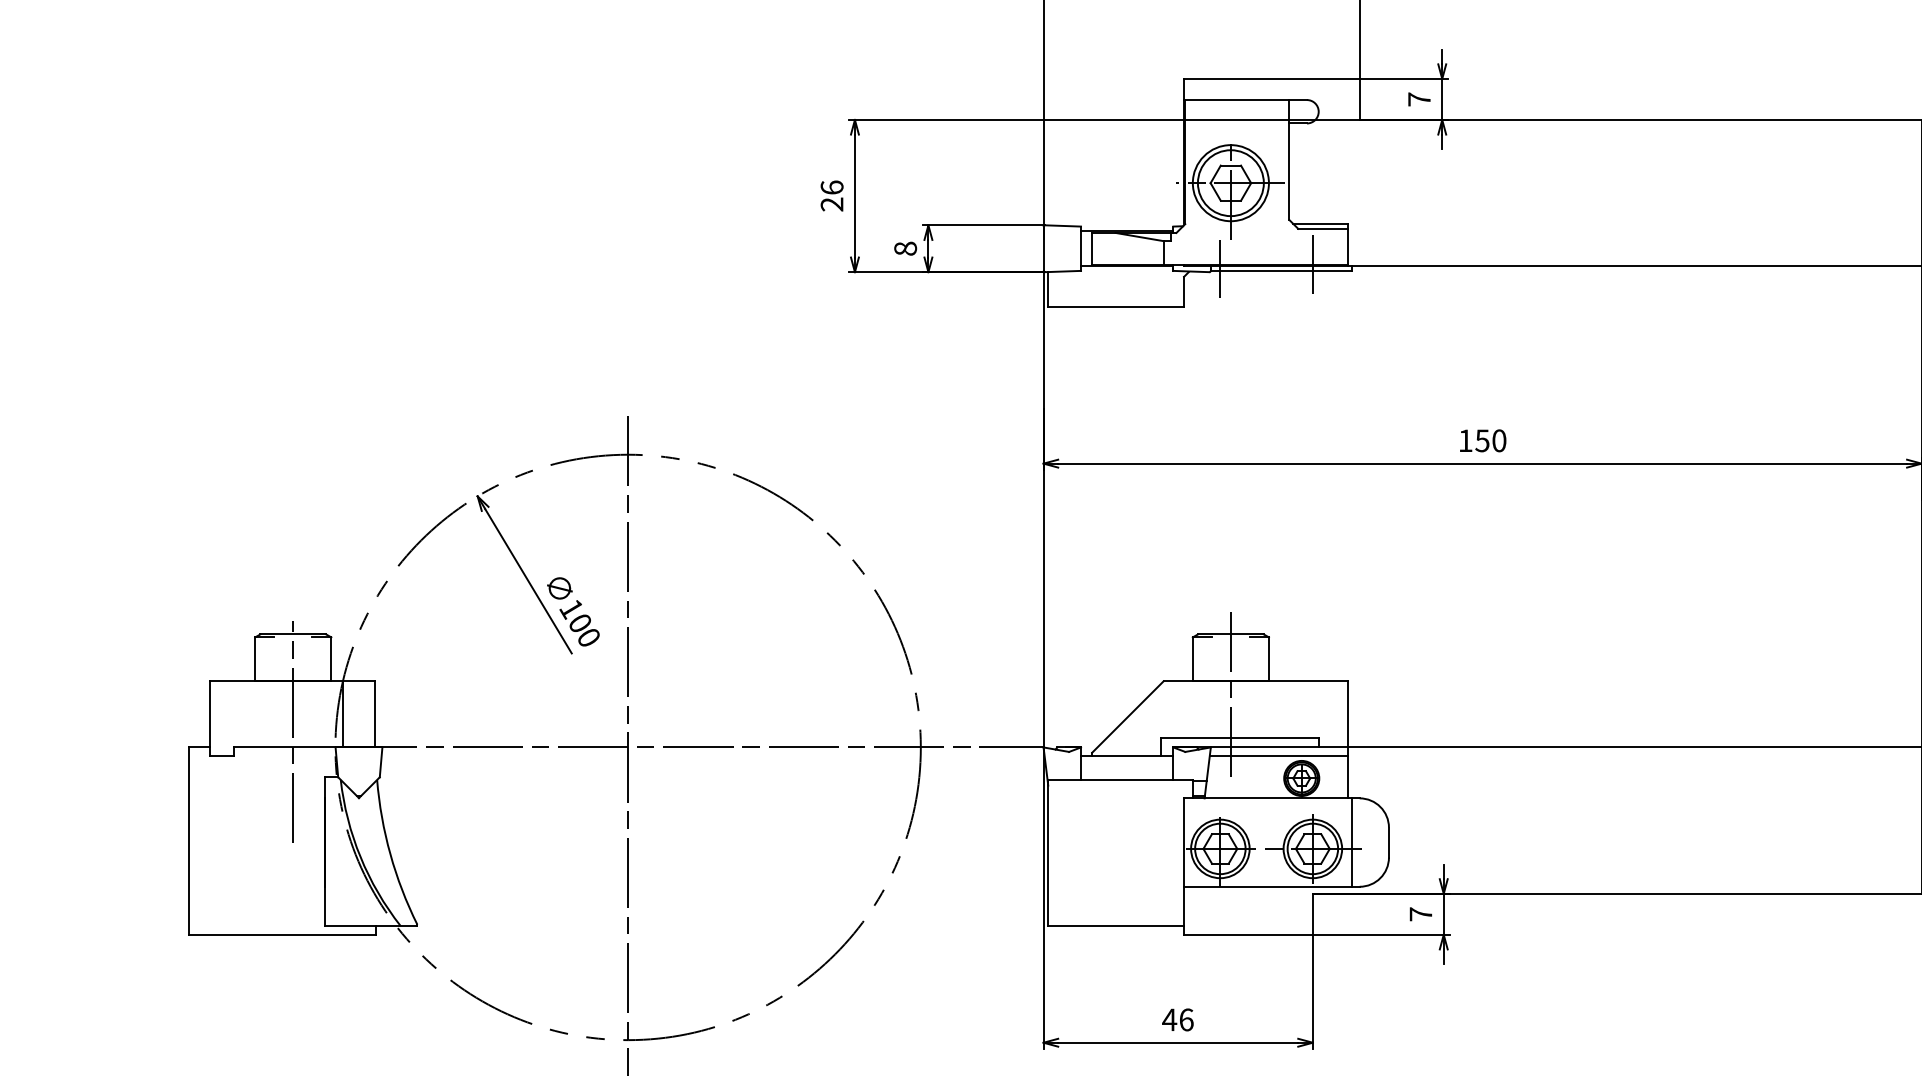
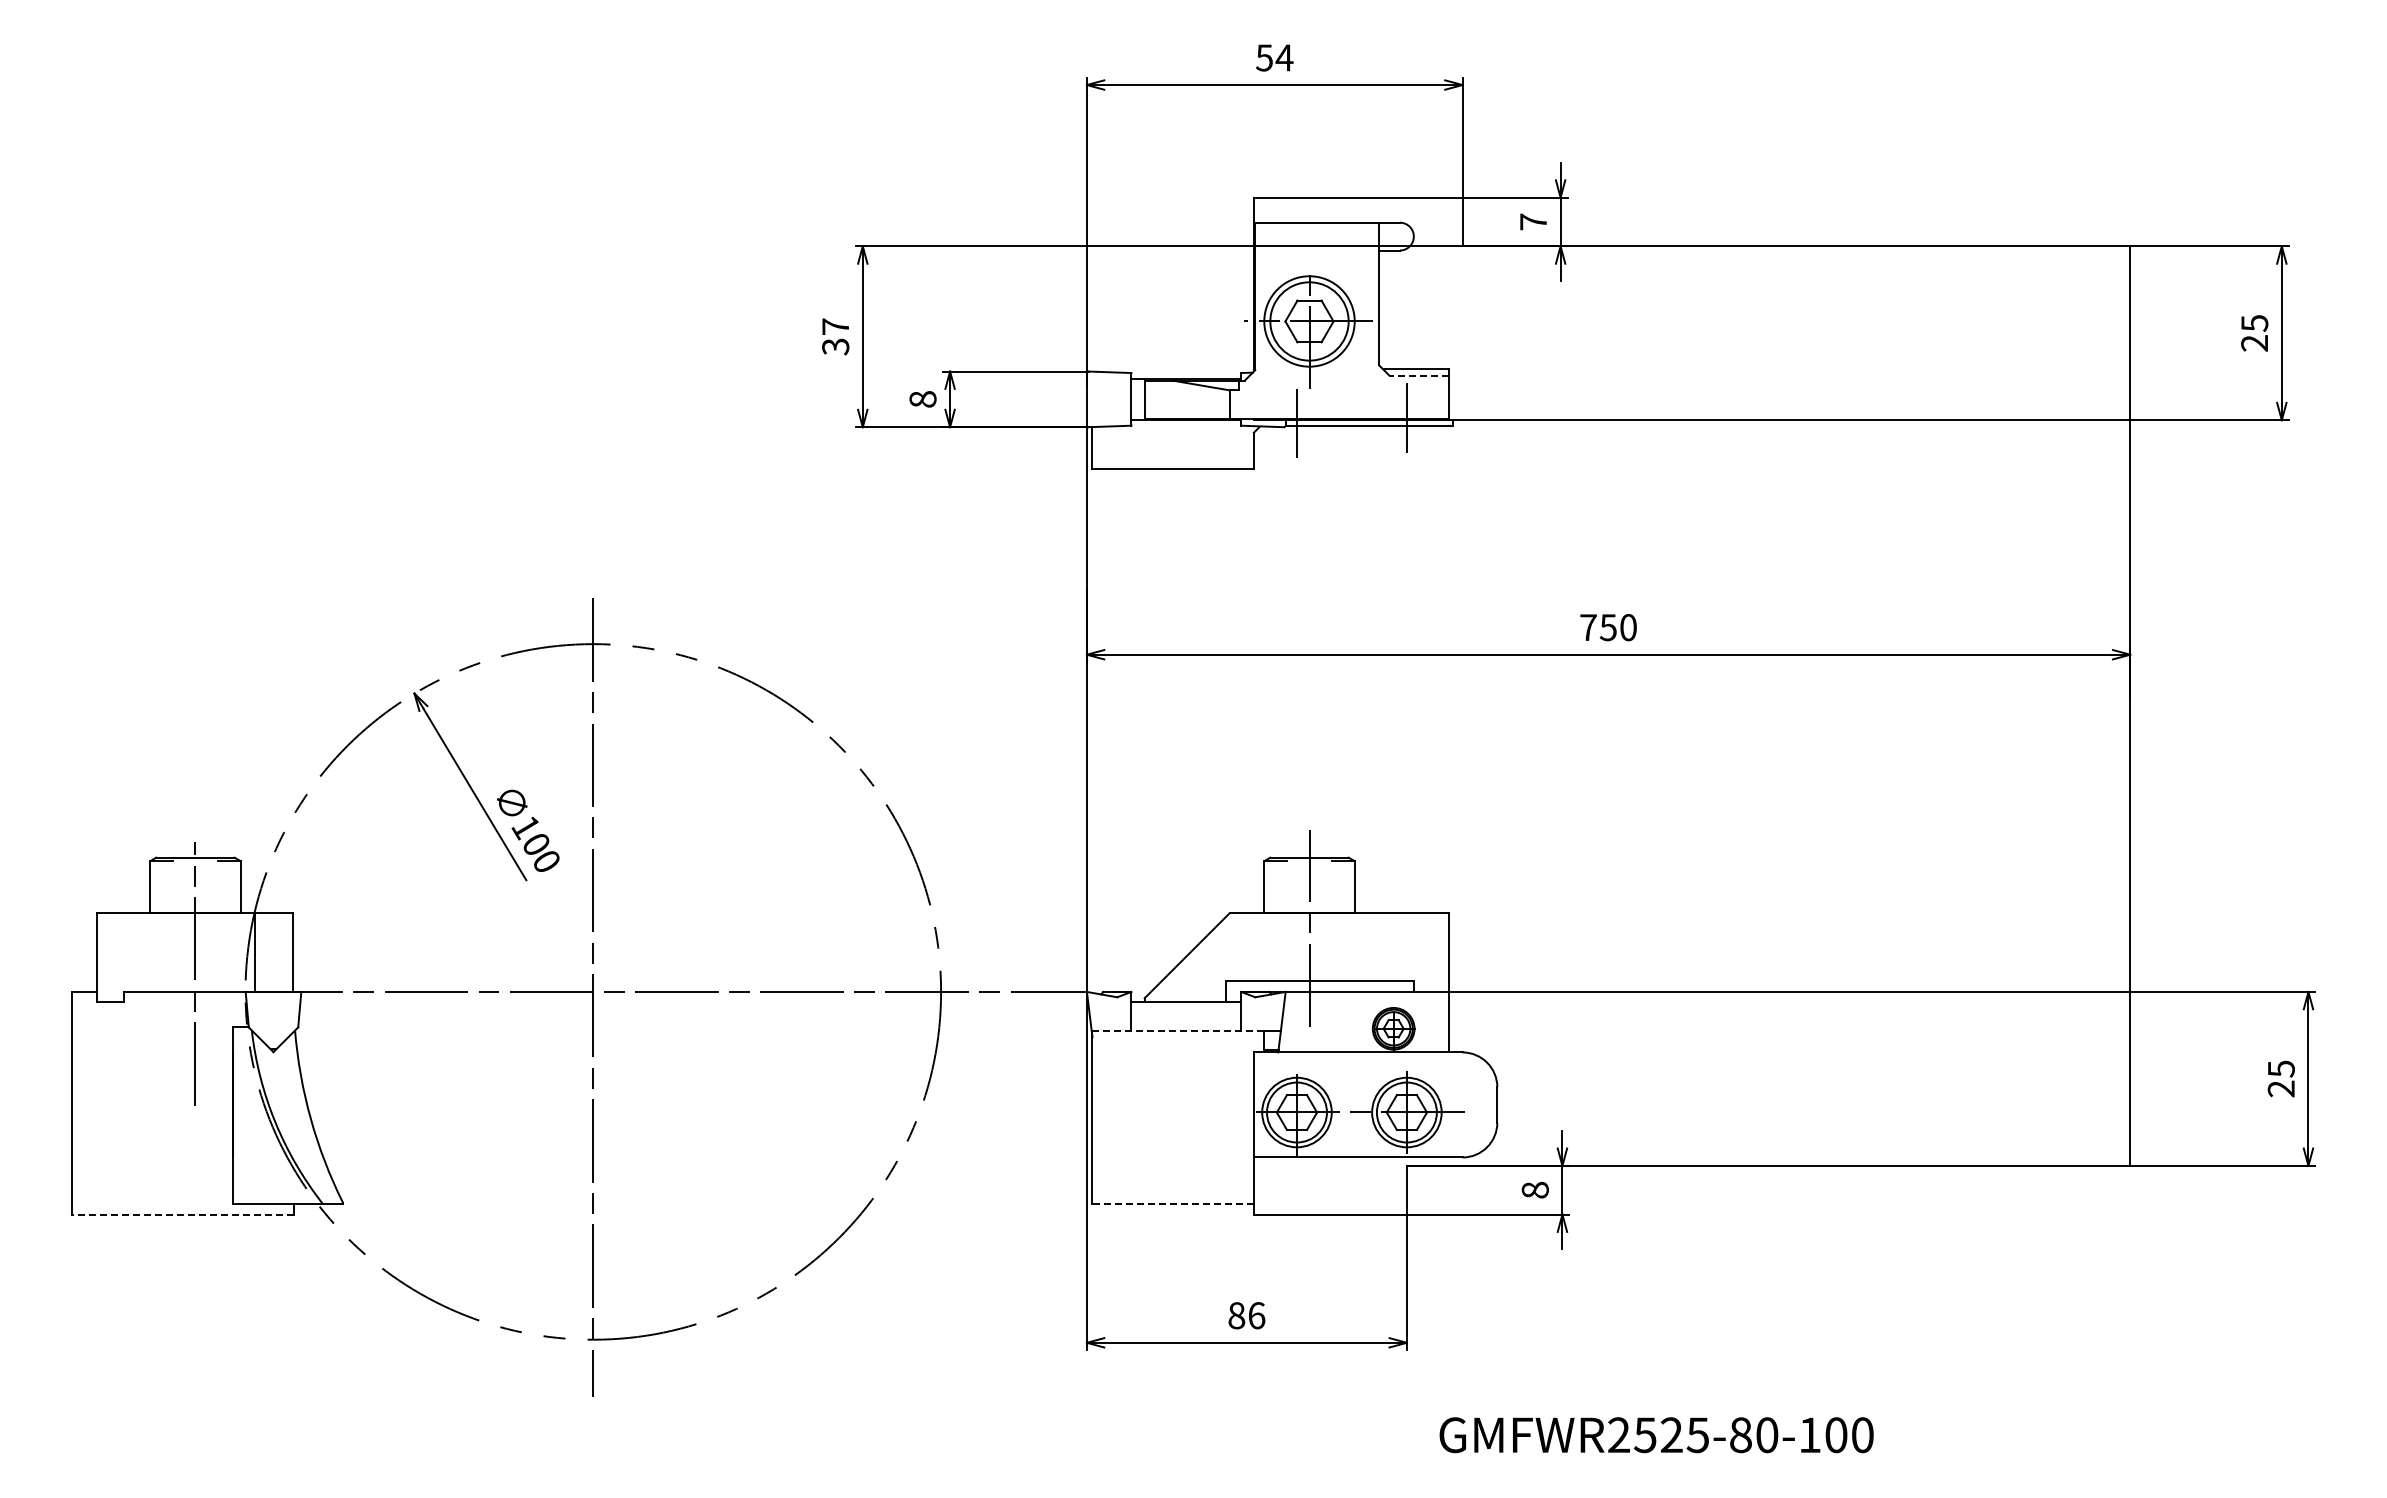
text: (831, 195) -> (835, 336), 26 -> 37
line: (1323, 228) -> (1419, 375), solid -> dashed
text: (1465, 440) -> (1588, 627), 150 -> 750
line: (1278, 755) -> (1366, 1001), removed
line: (1120, 779) -> (1178, 1030), solid -> dashed
line: (1351, 842) -> (1452, 1104), removed
text: (1420, 913) -> (1534, 1189), 7 -> 8
line: (1116, 926) -> (1173, 1204), solid -> dashed
line: (282, 934) -> (182, 1214), solid -> dashed
text: (1169, 1019) -> (1236, 1315), 46 -> 86

